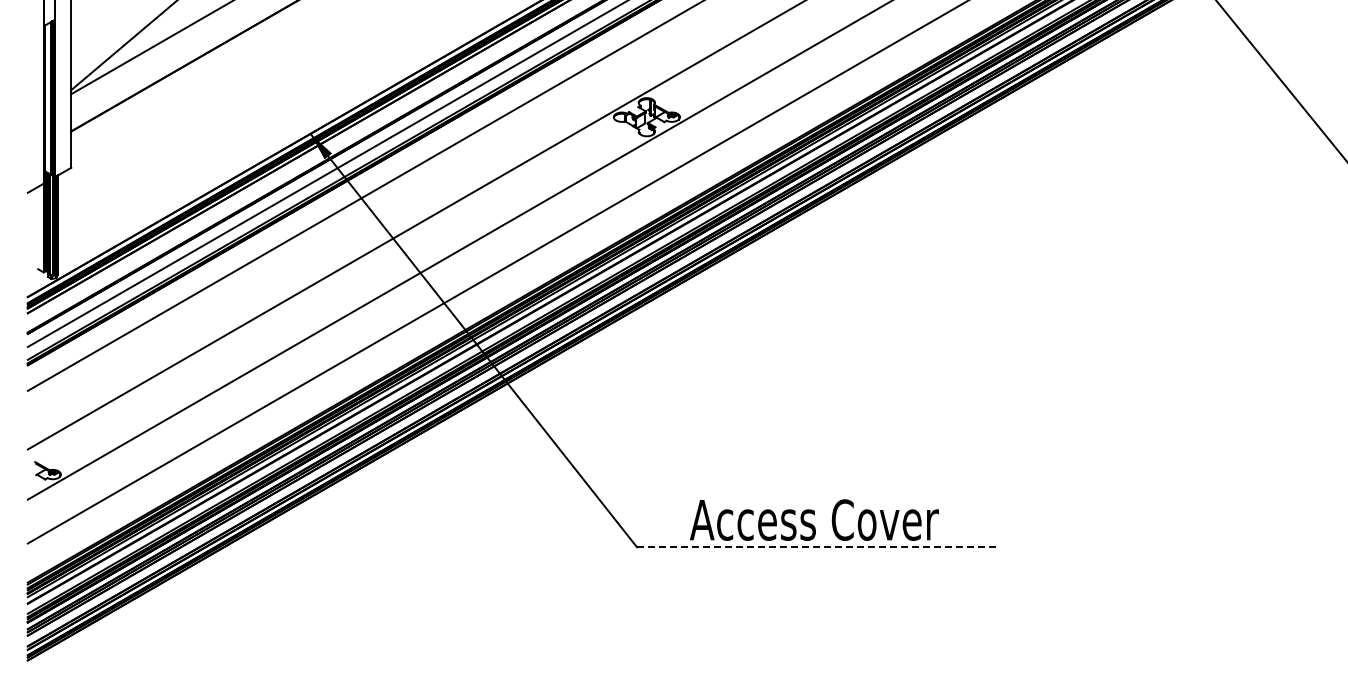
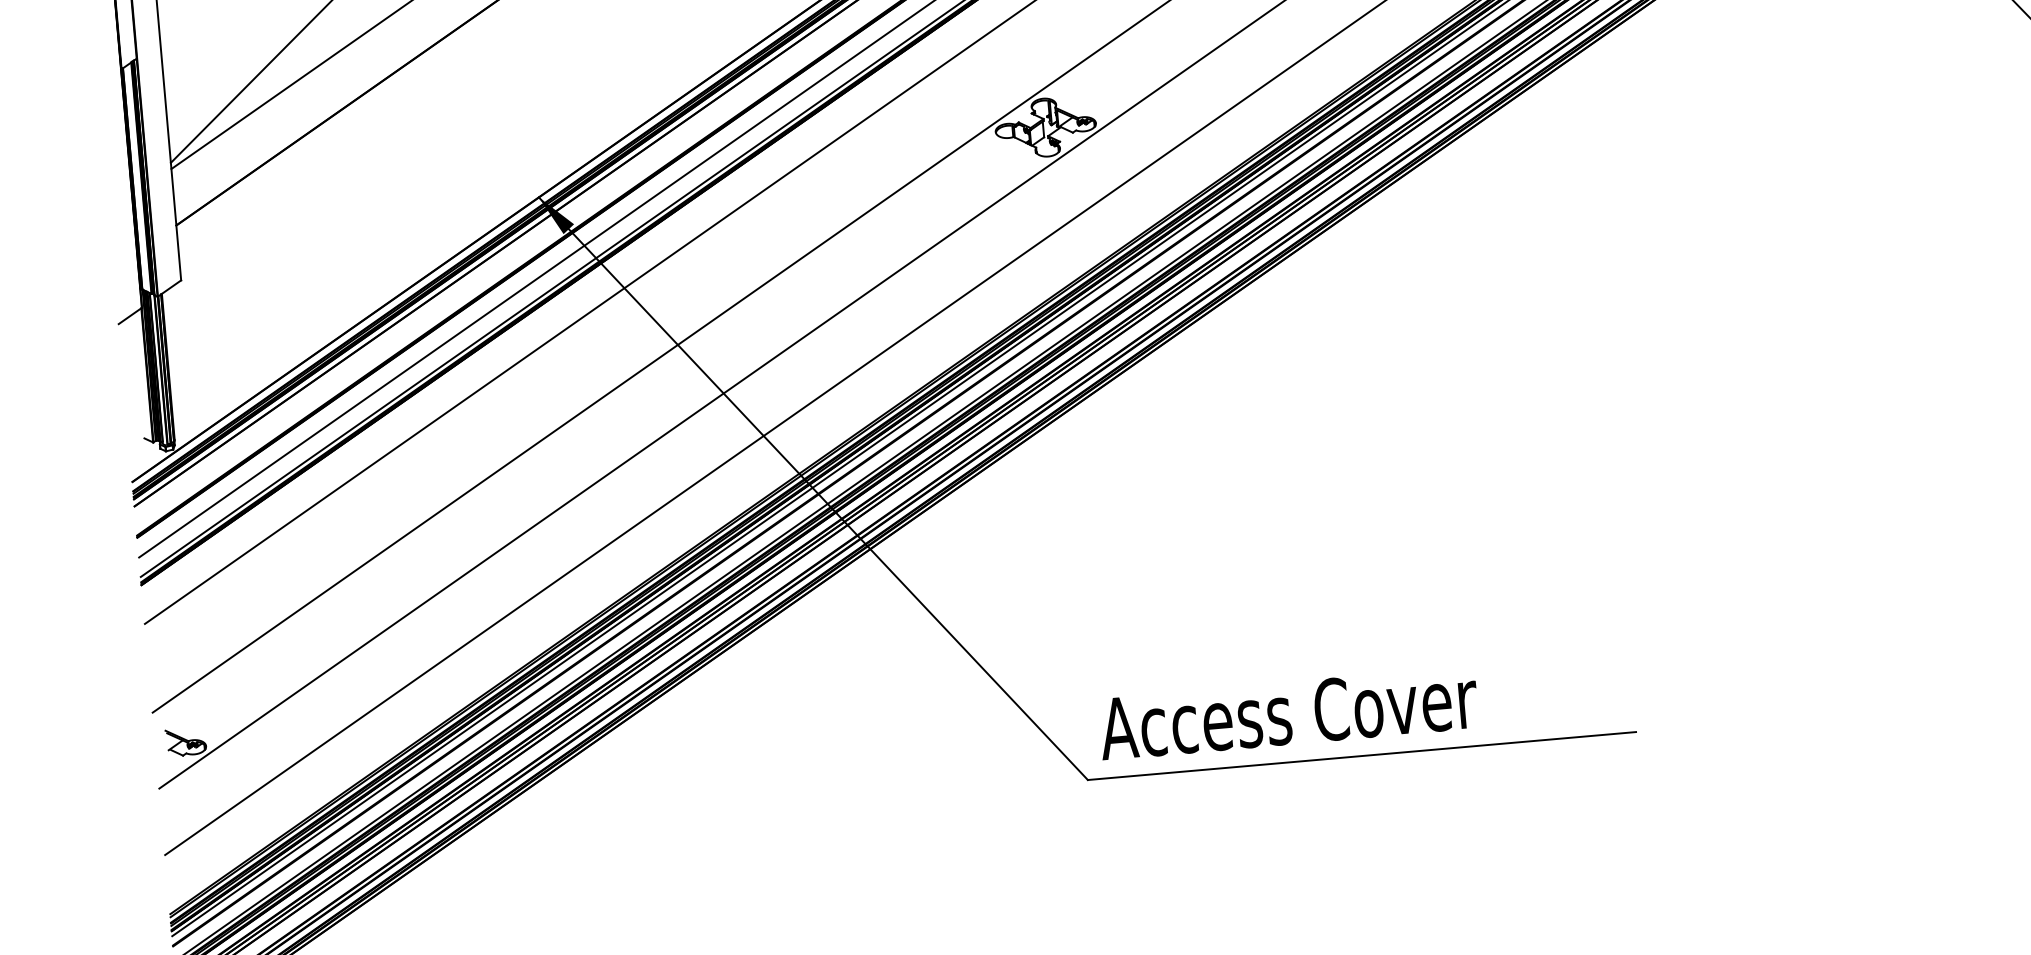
text: (814, 519) -> (1288, 712), moved
line: (818, 547) -> (1362, 756), dashed -> solid

